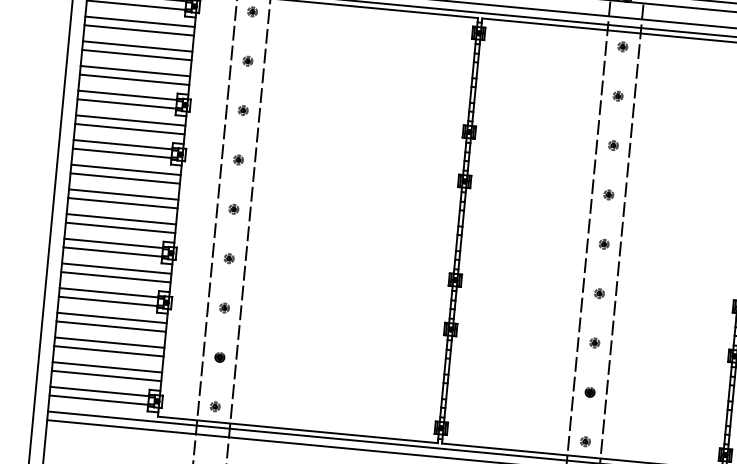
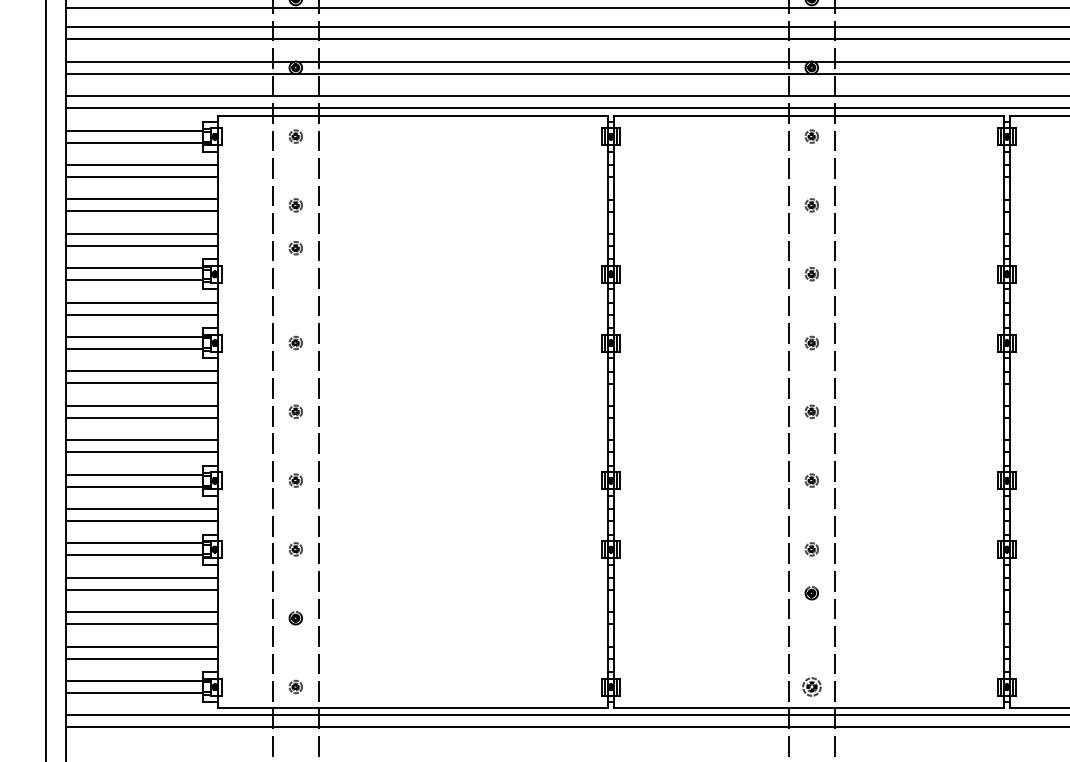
part: (242, 110) -> (295, 248), moved
part: (589, 392) -> (811, 593), moved
part: (585, 441) -> (811, 686), size x1.4

